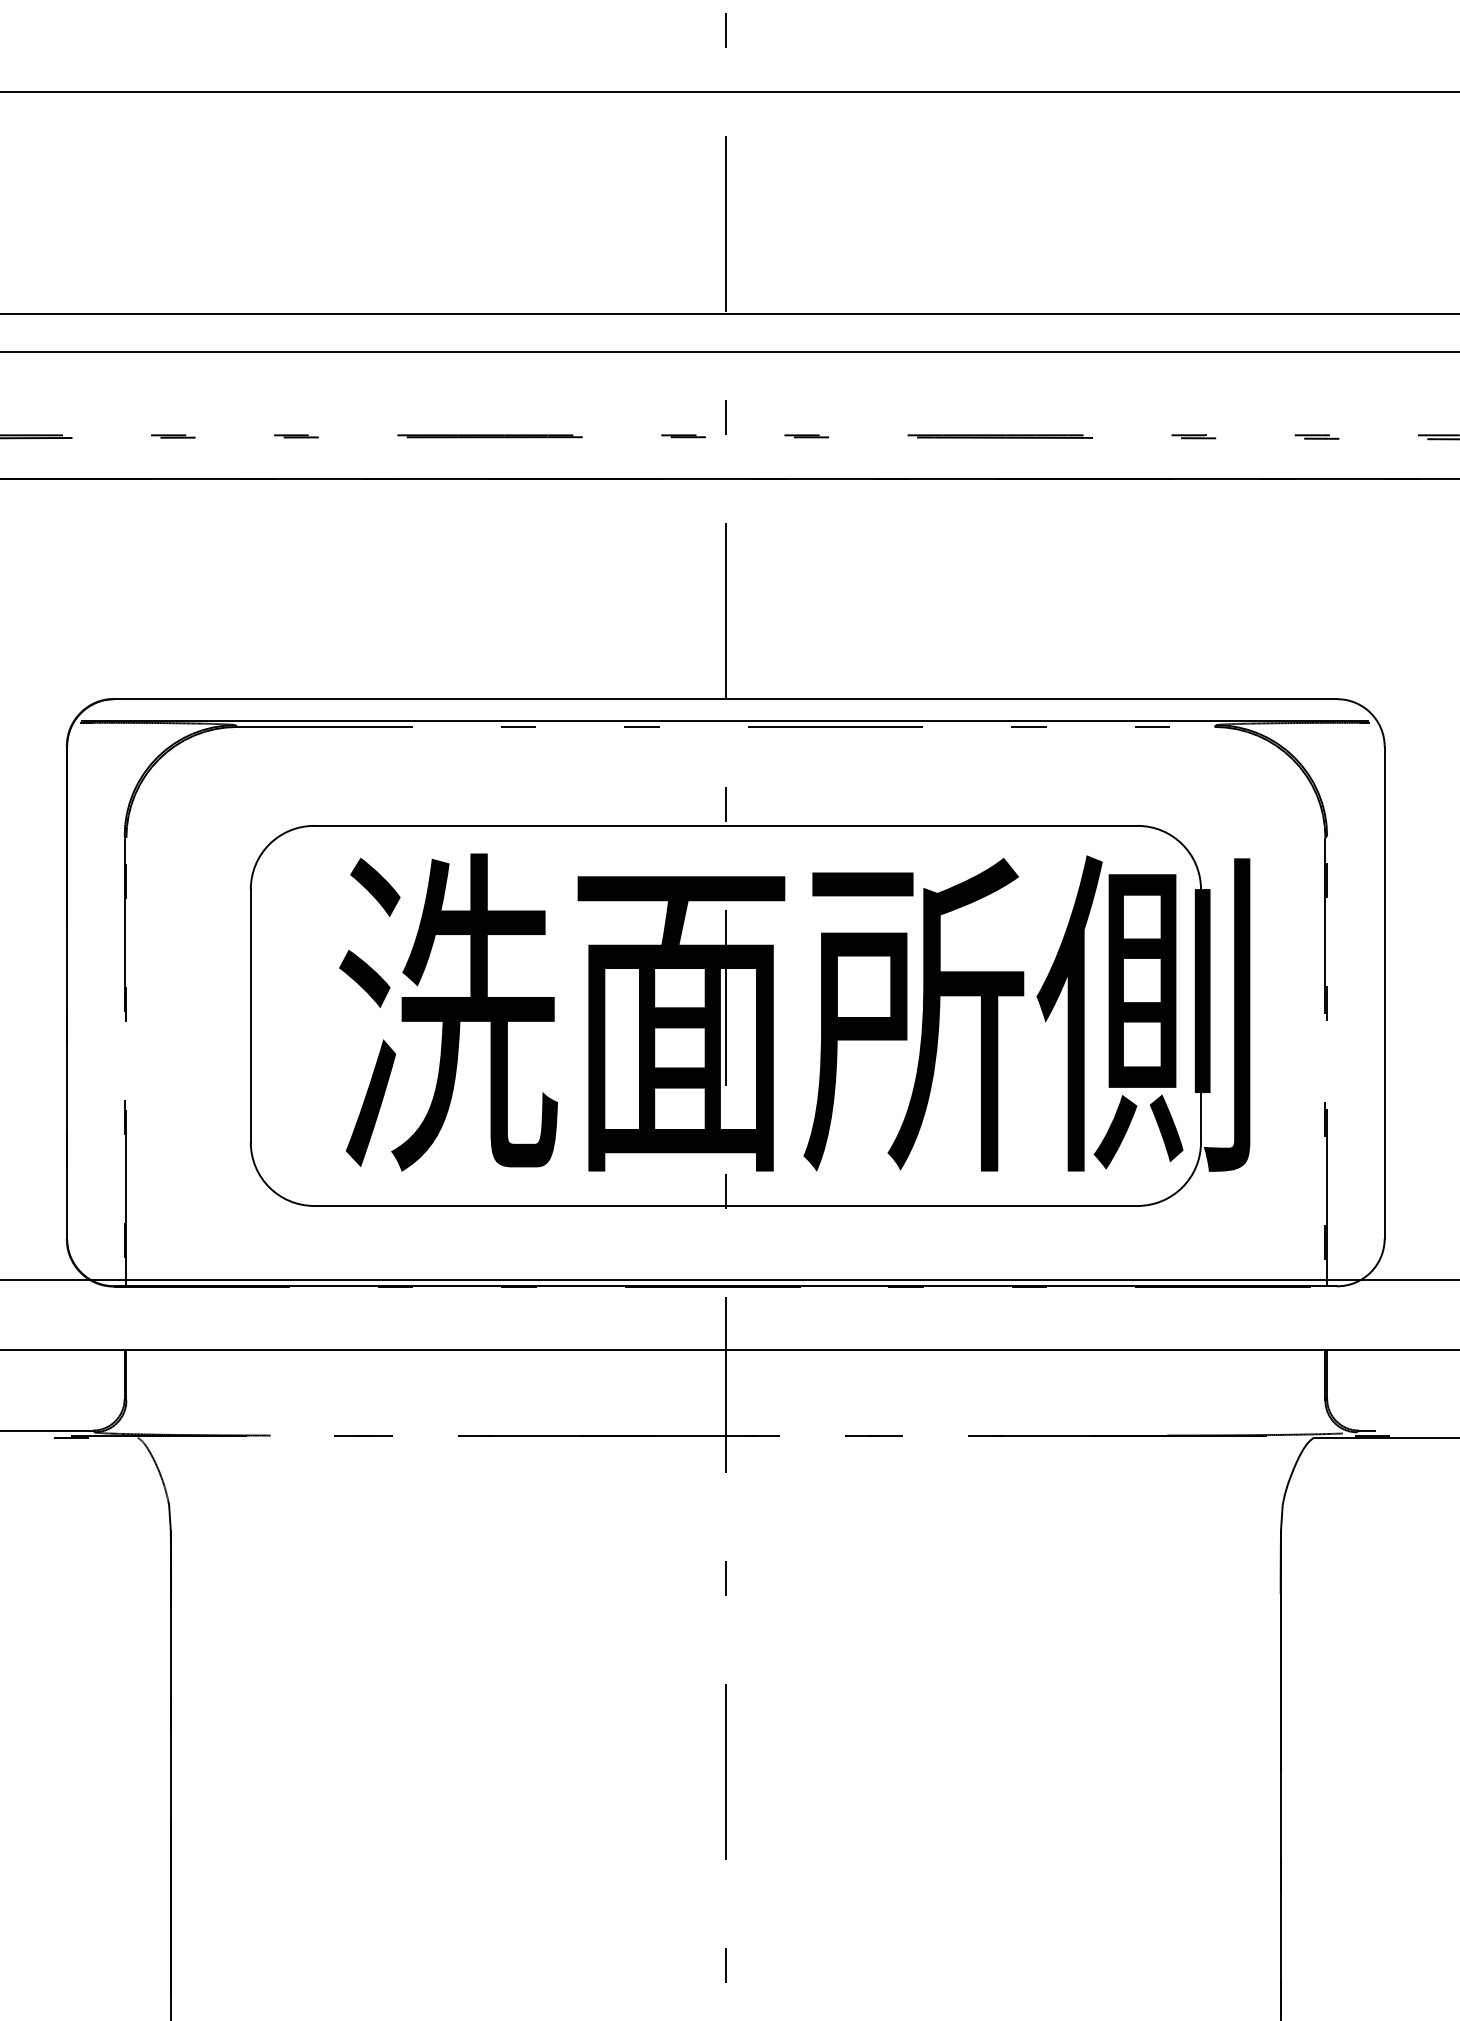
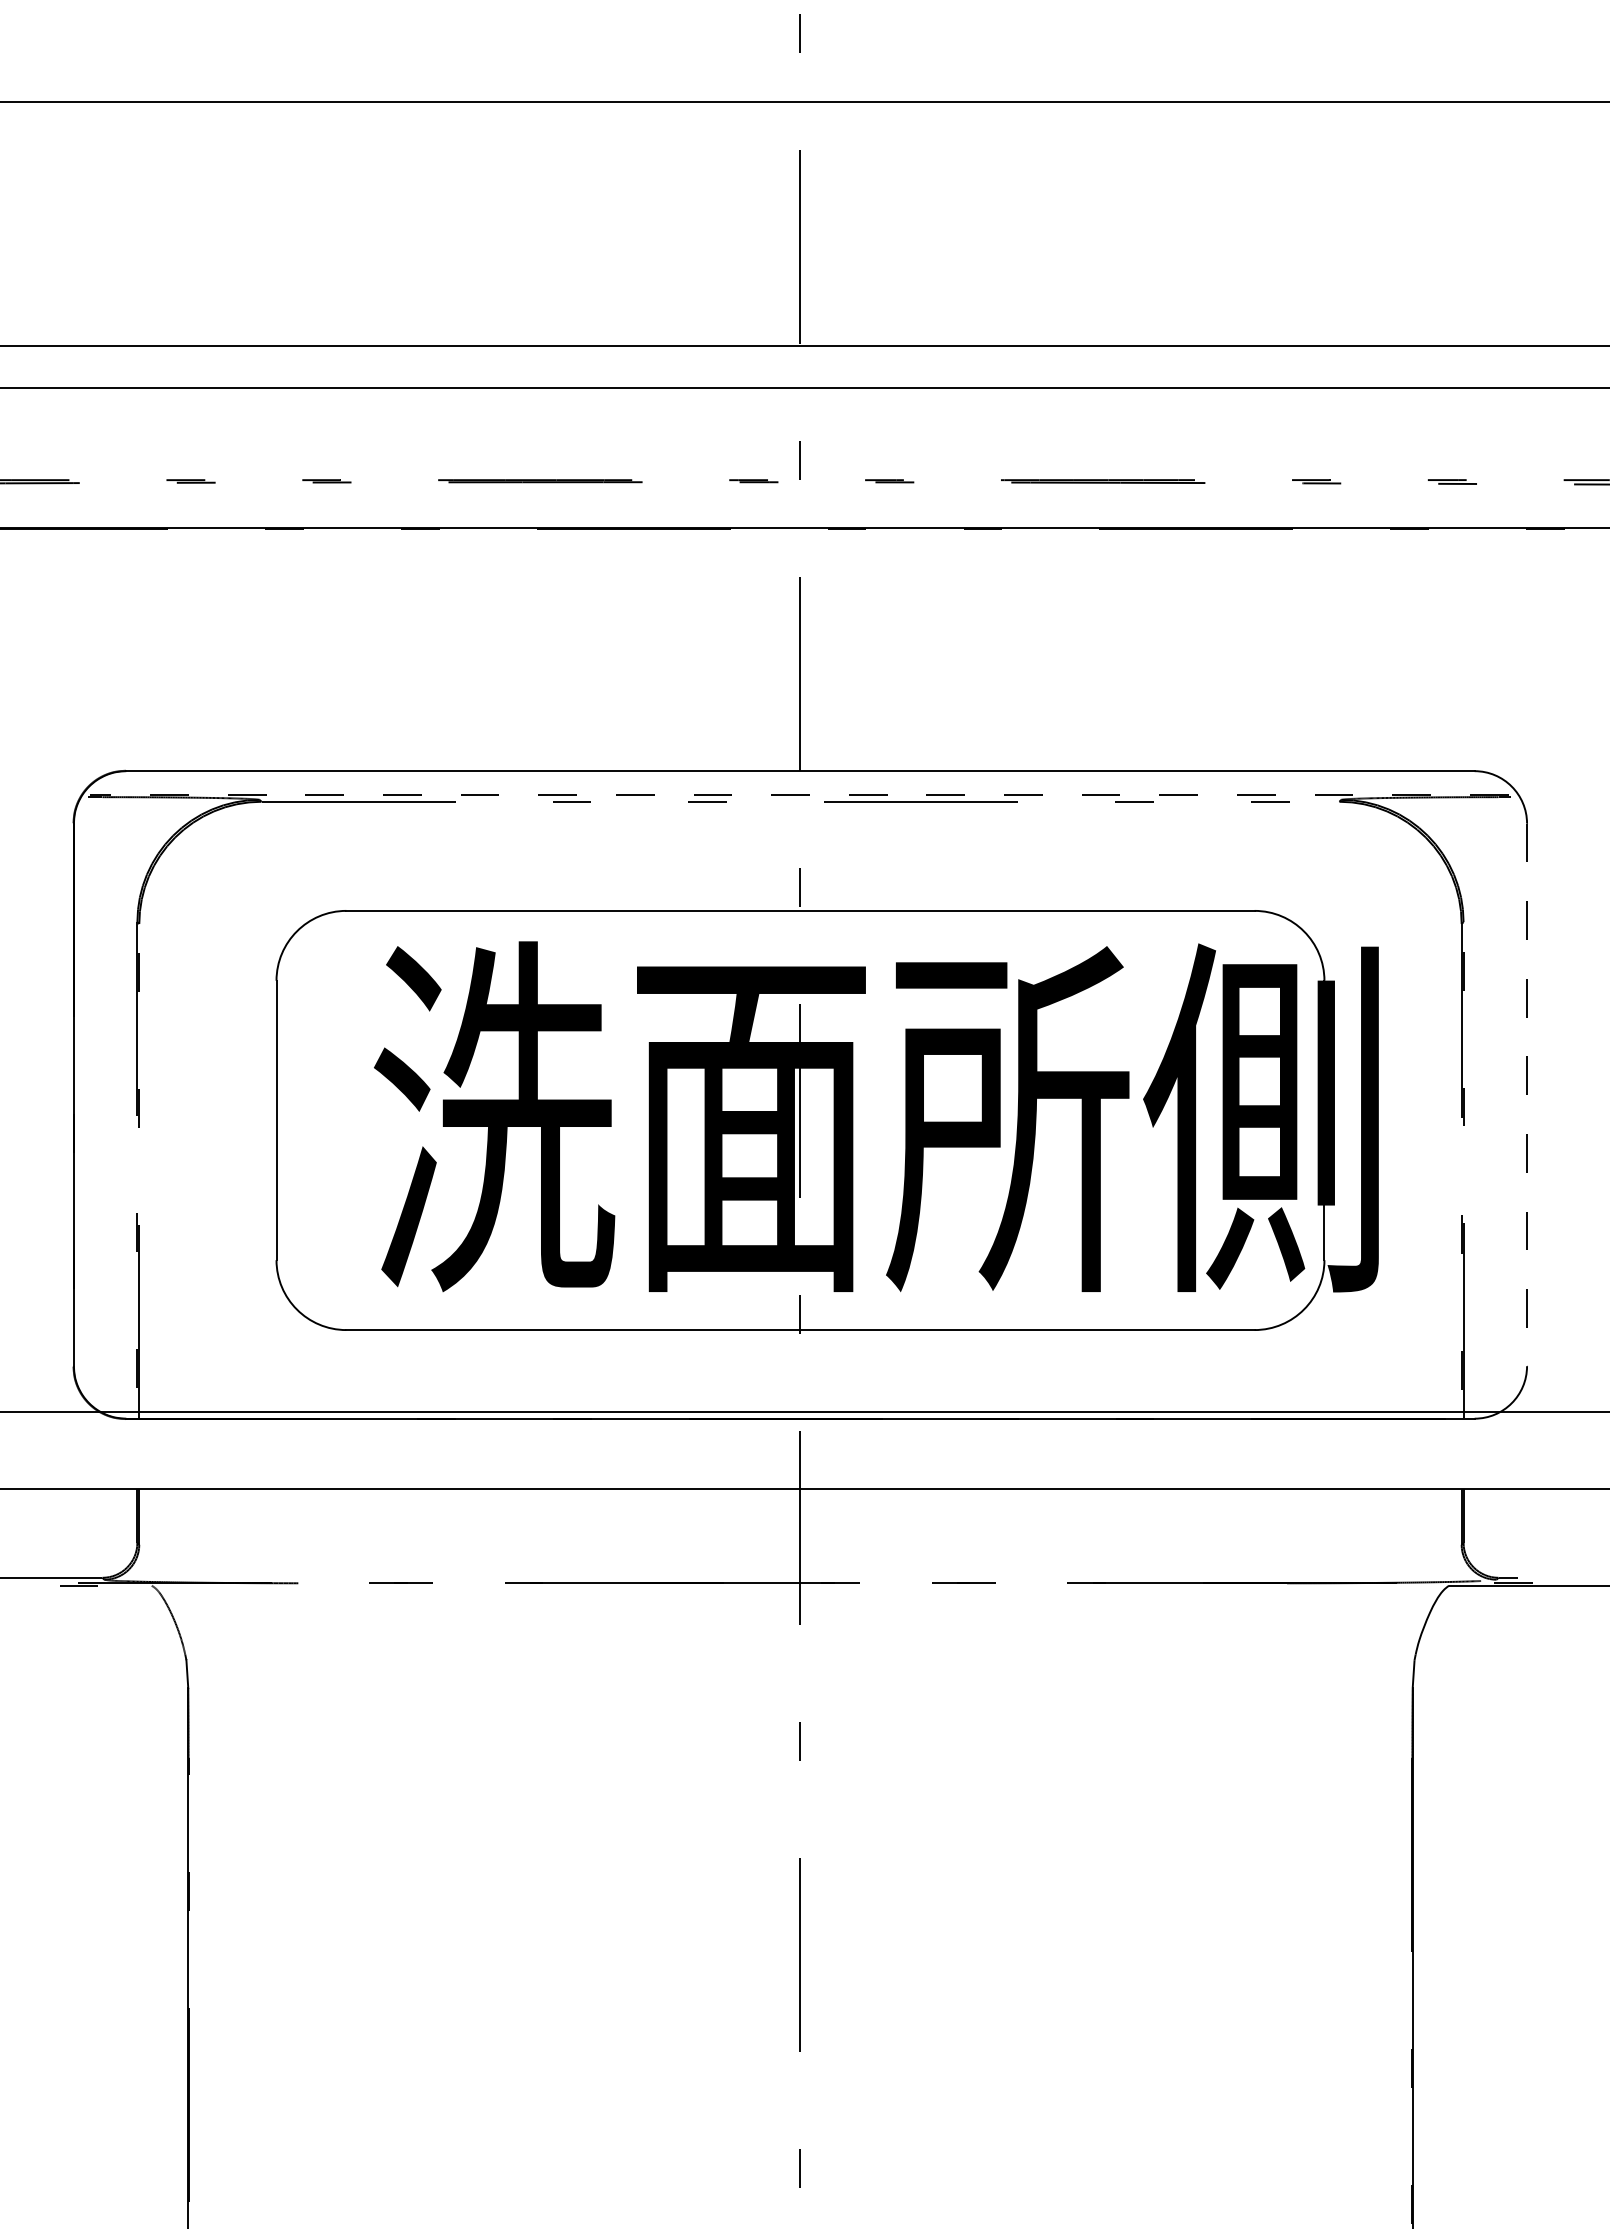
line: (724, 721) -> (798, 795), solid -> dashed
line: (1384, 993) -> (1526, 1095), solid -> dashed

